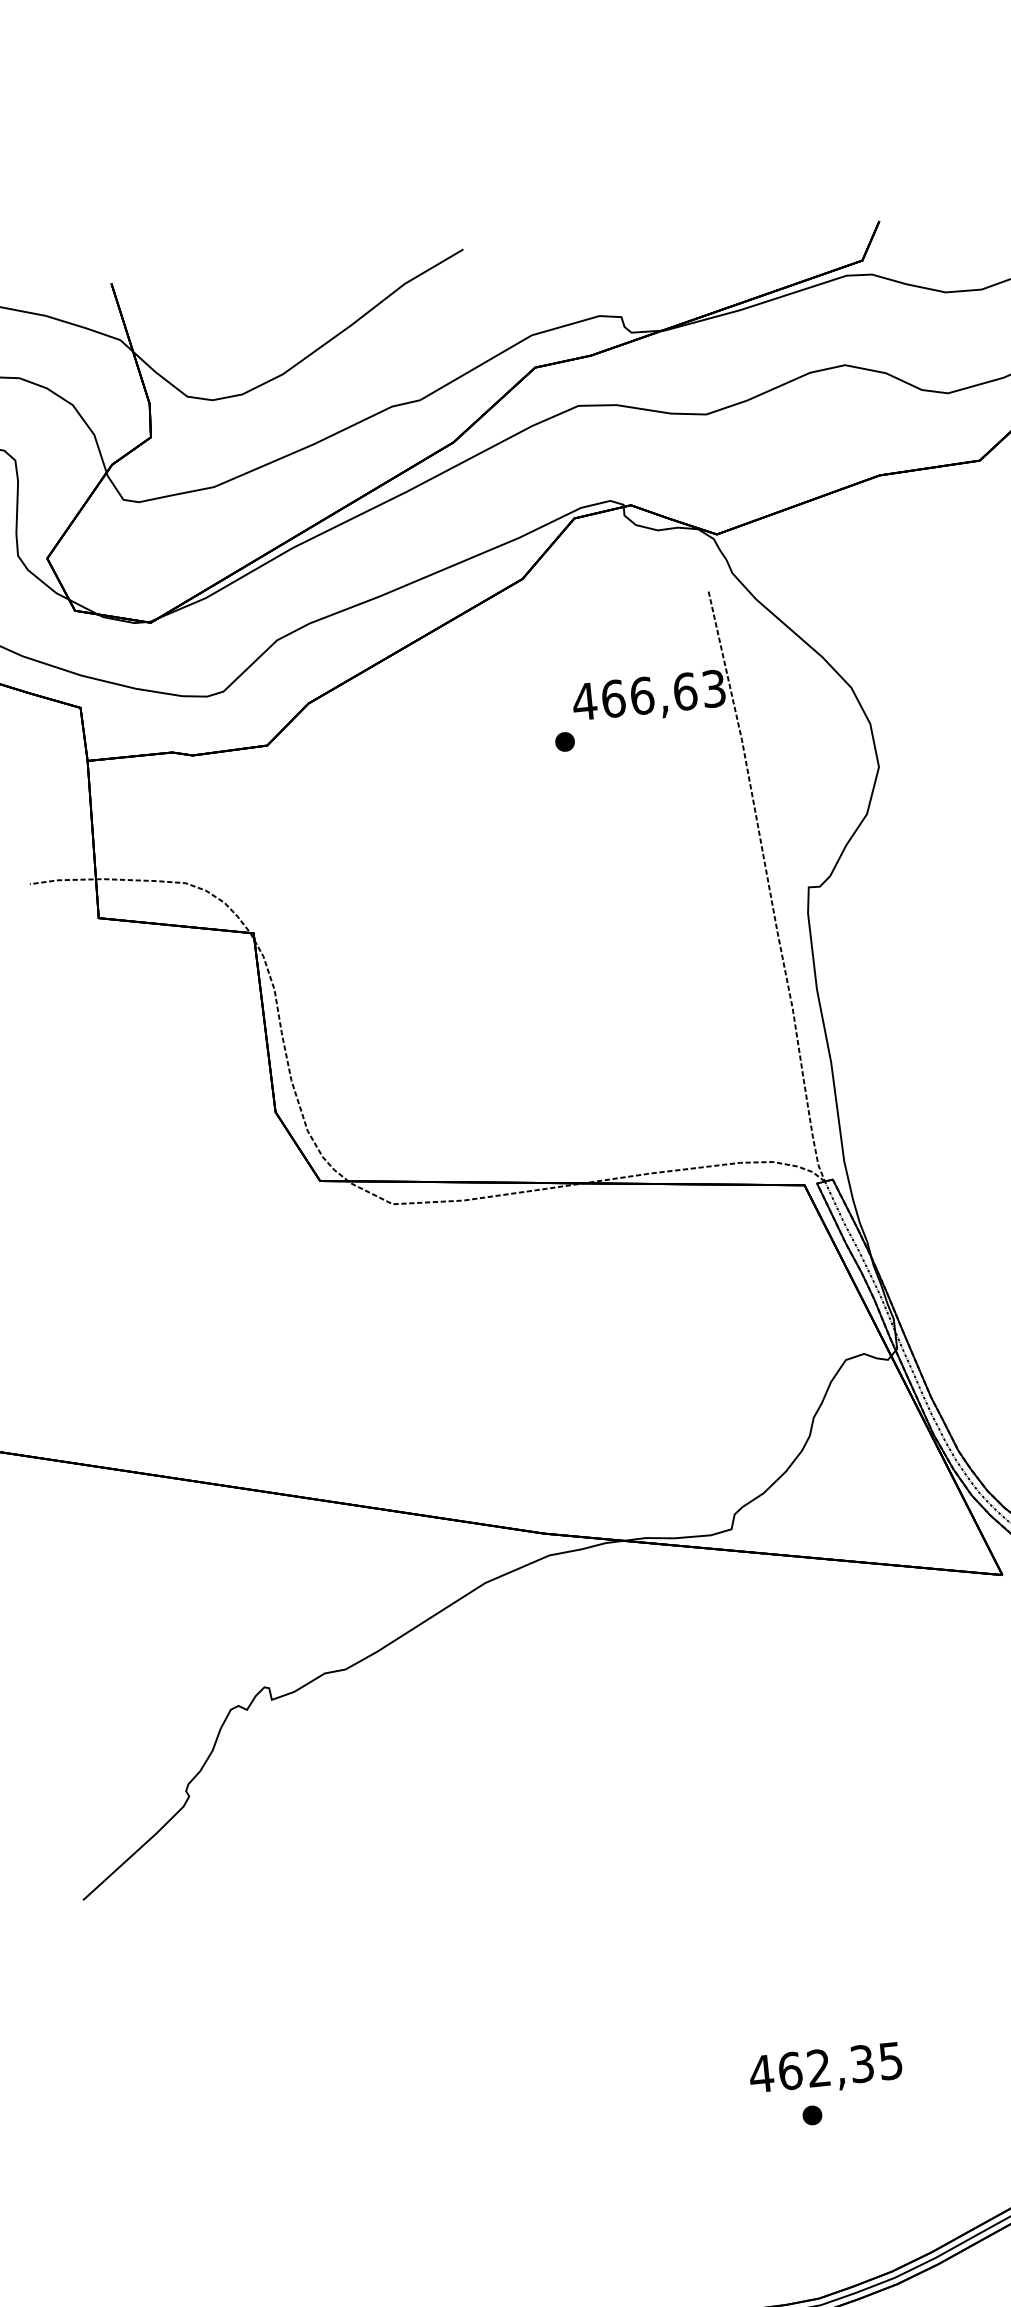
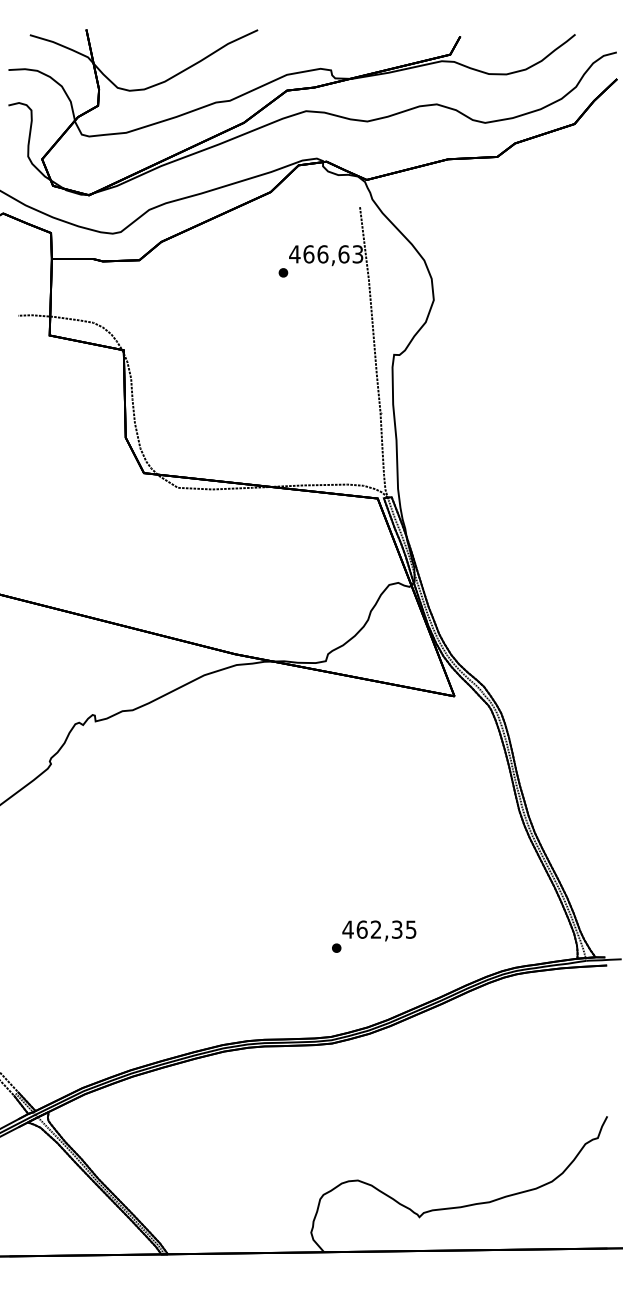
text: (826, 2069) -> (379, 930), moved

